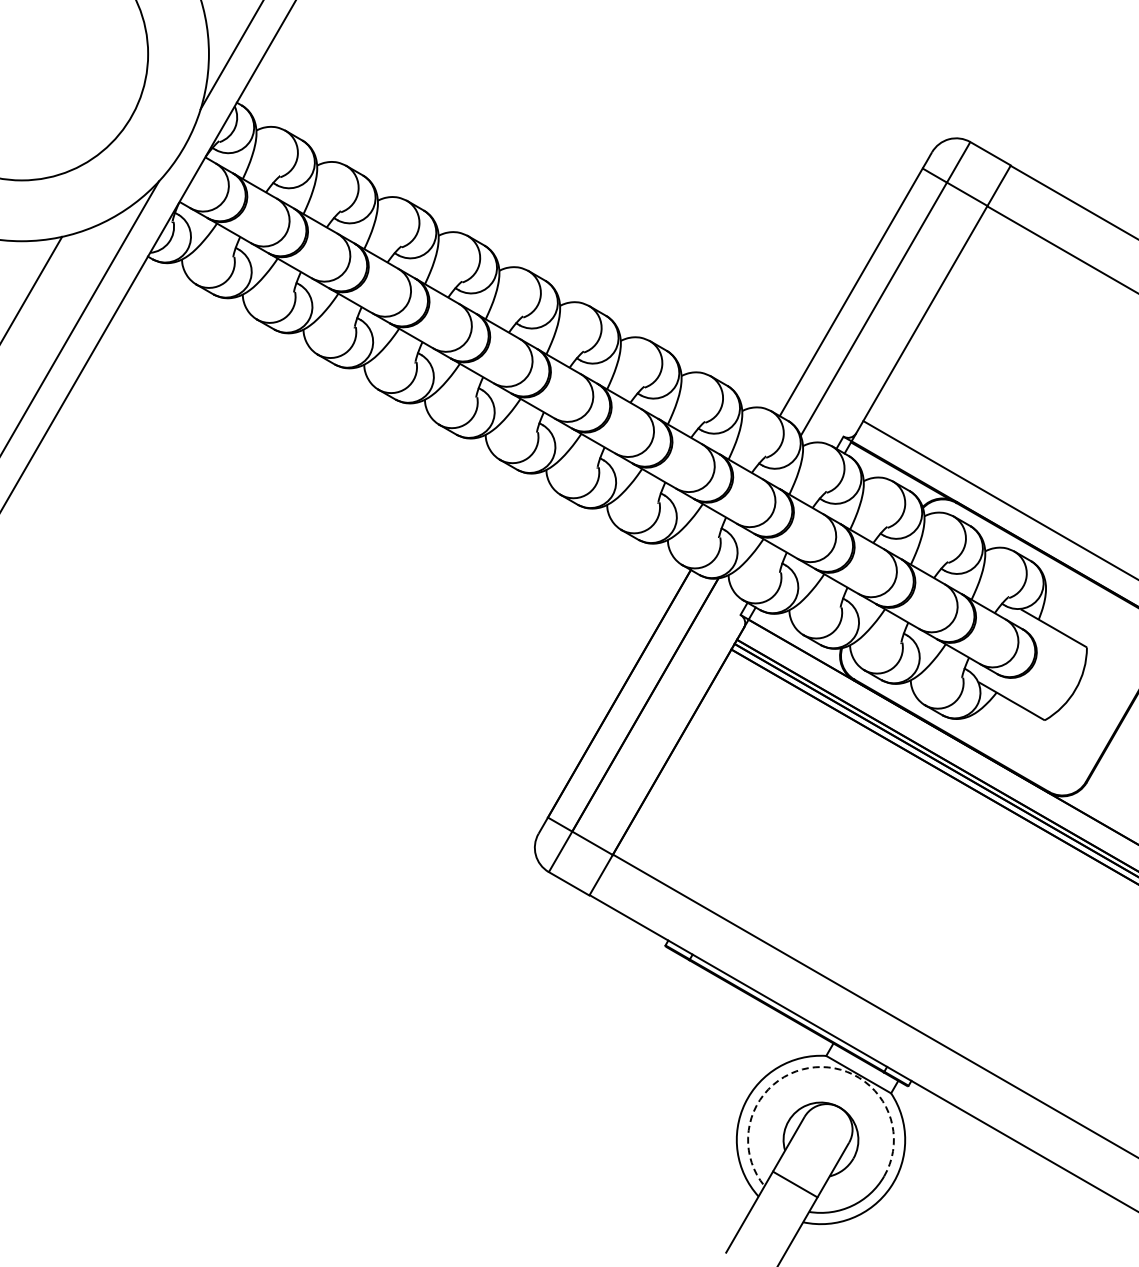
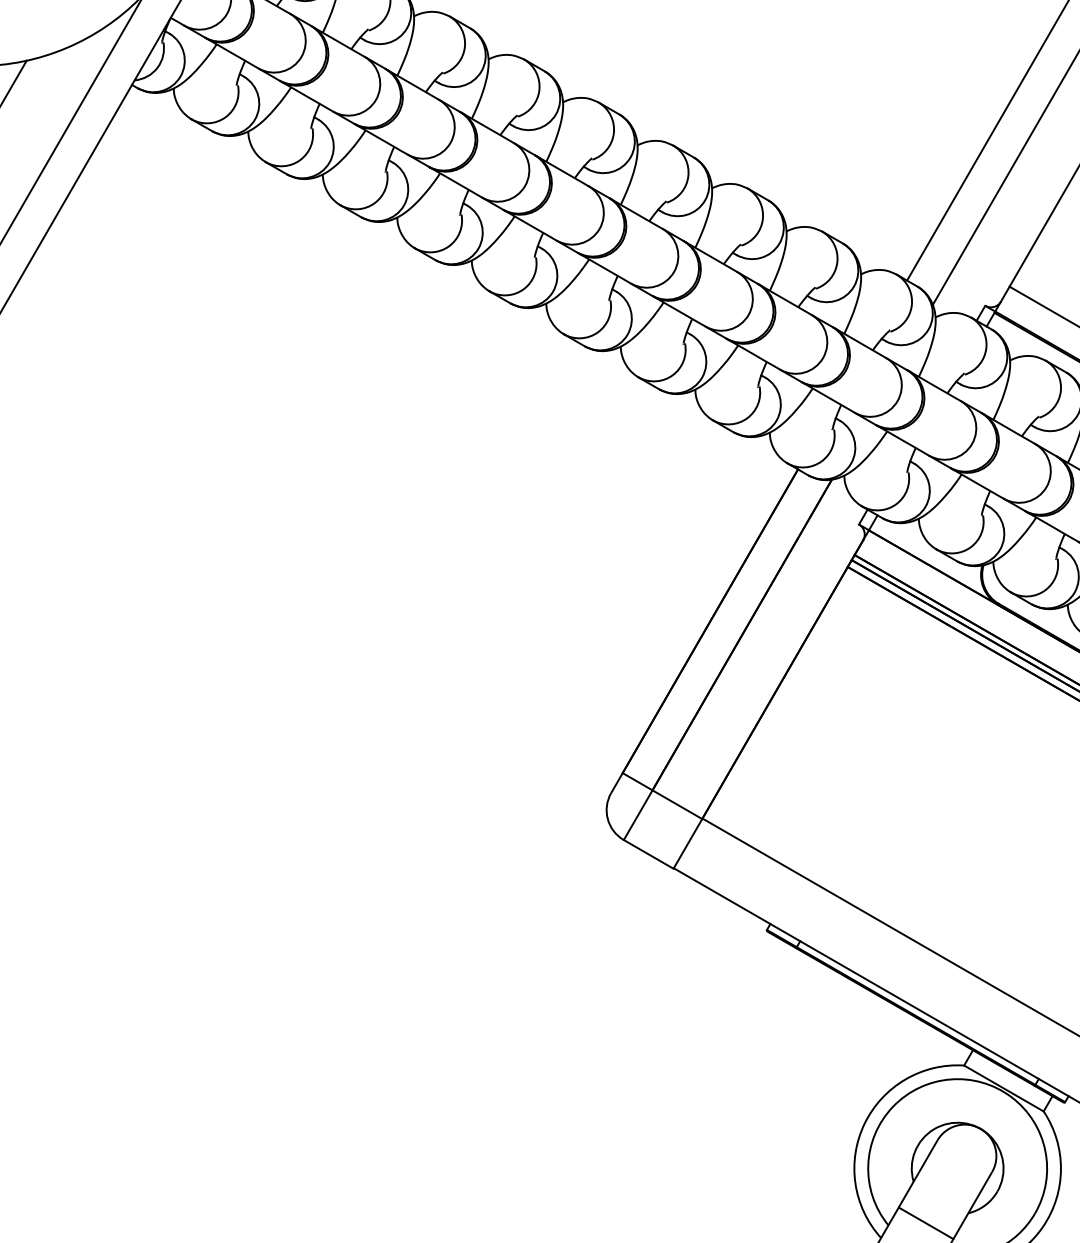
arc: (815, 1067) -> (950, 1079), dashed -> solid

